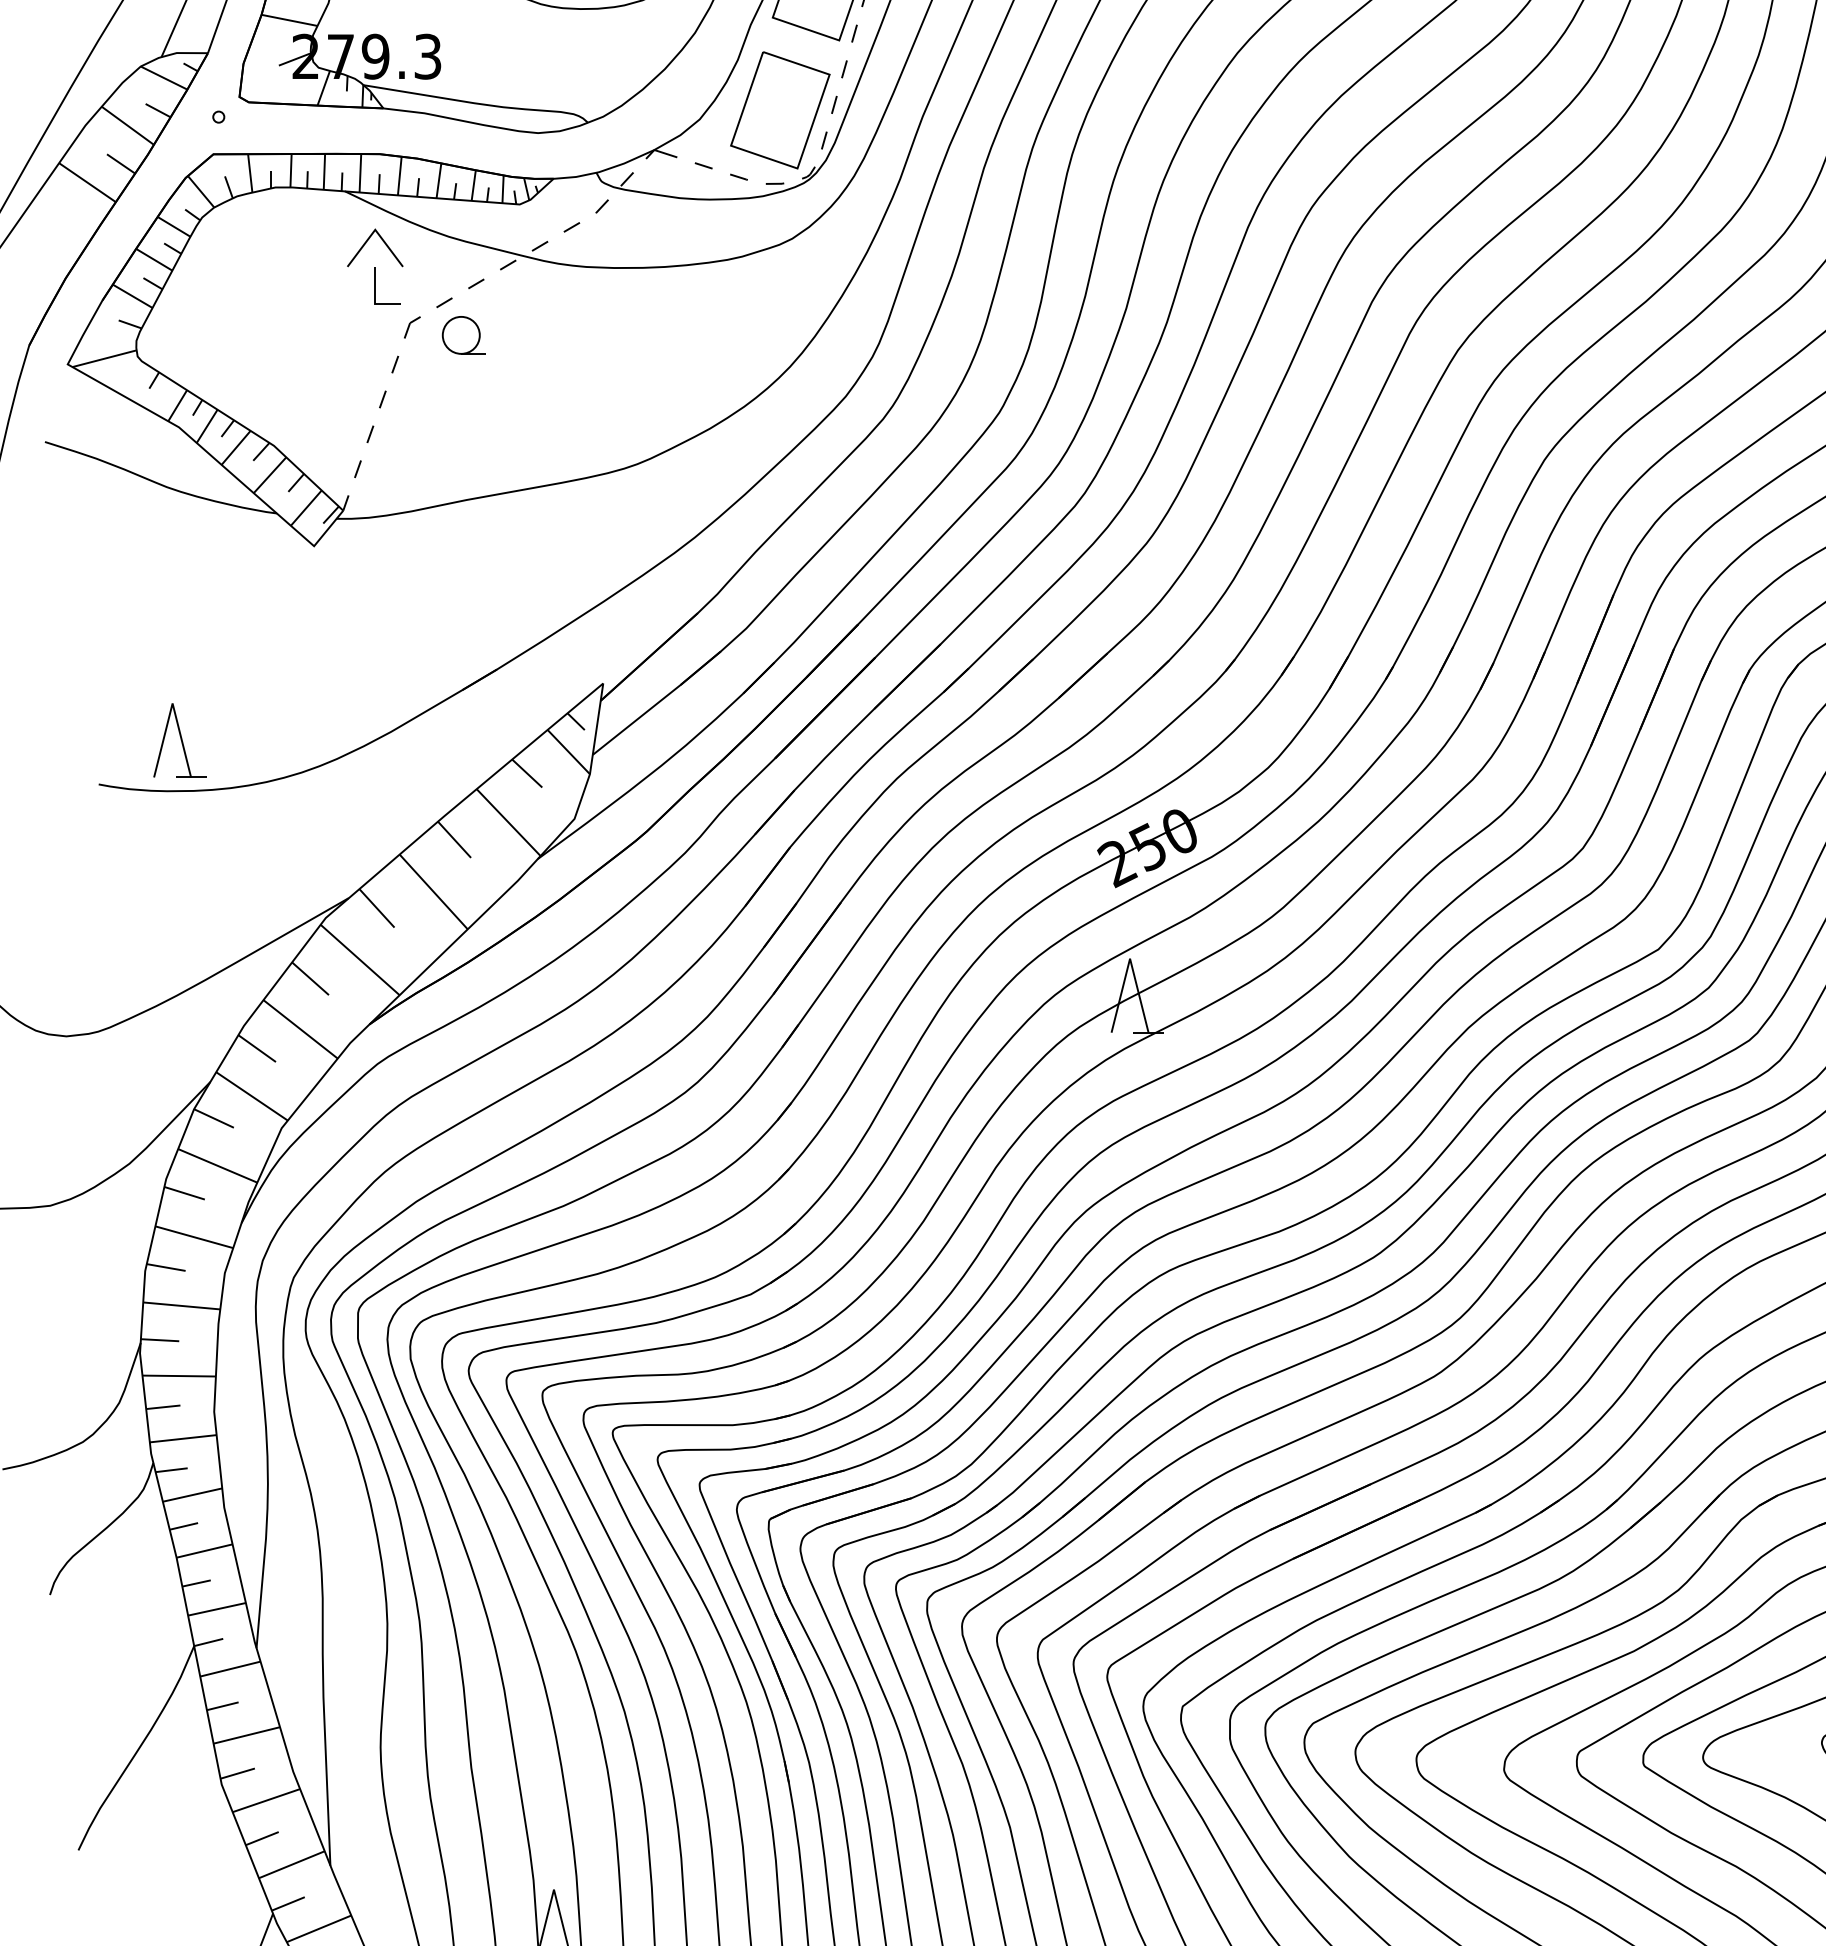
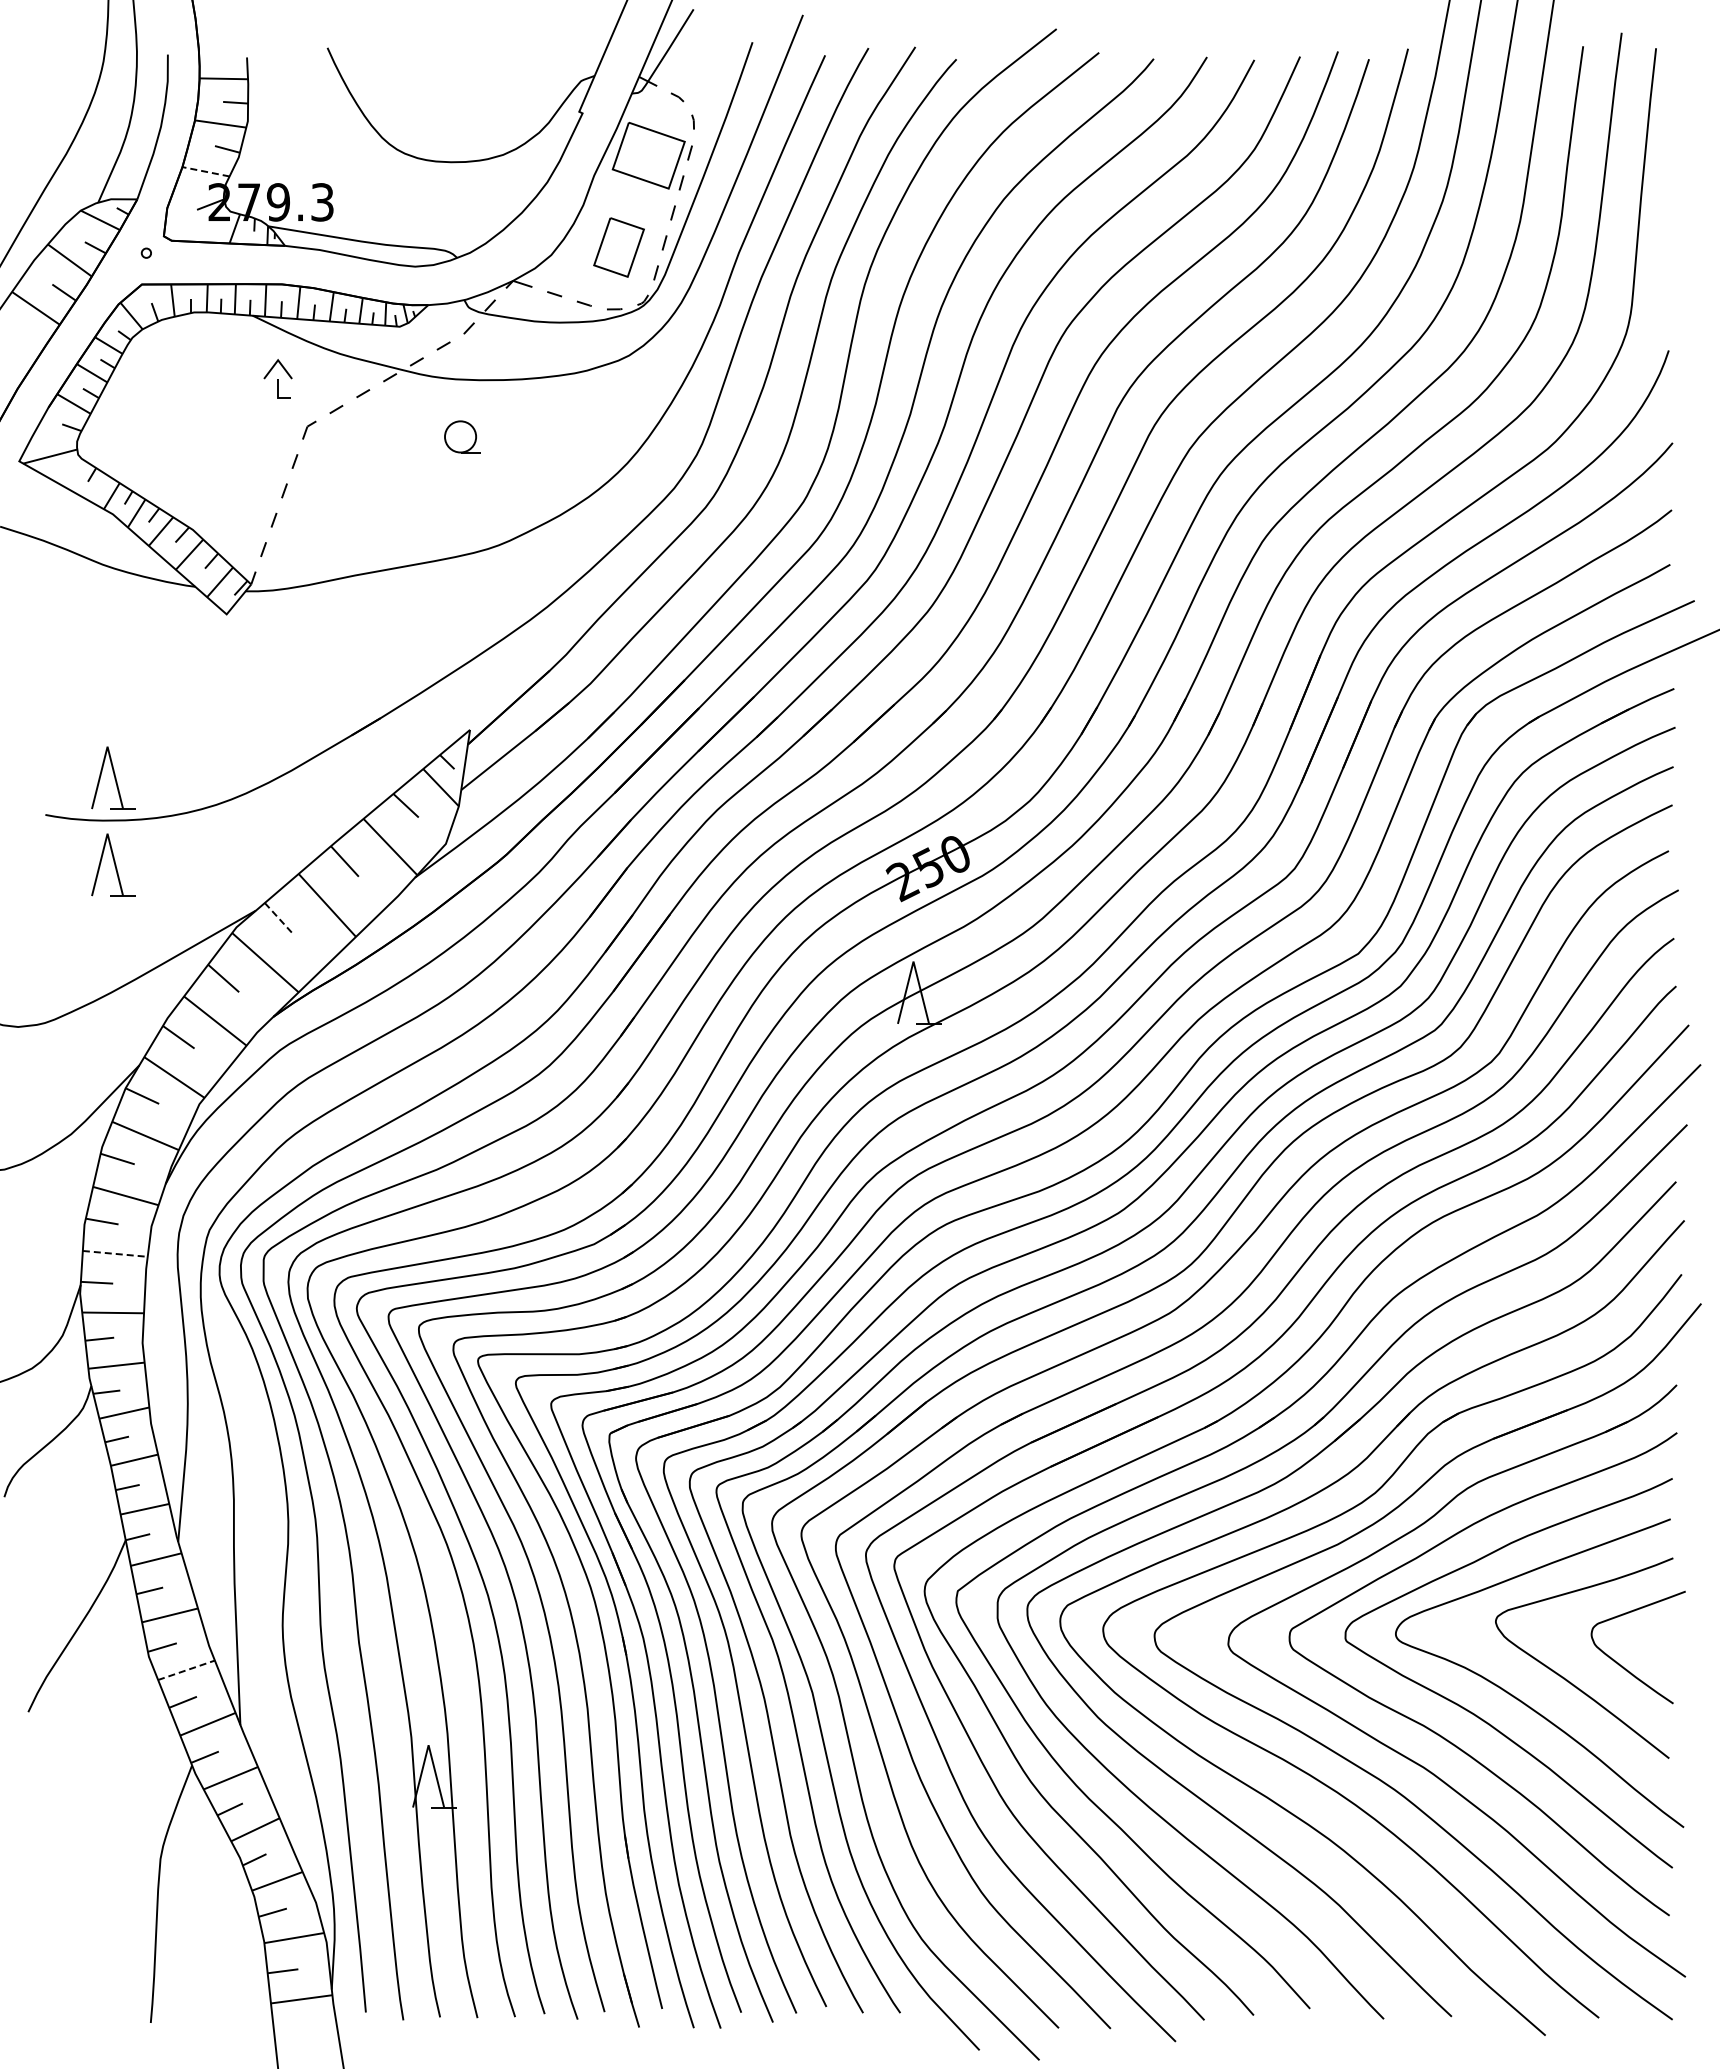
line: (288, 20) -> (205, 171), solid -> dashed
part: (779, 110) -> (618, 247), size x0.6
part: (374, 265) -> (277, 378), size x0.6
part: (463, 334) -> (462, 436), moved
part: (179, 843) -> (113, 864), added
line: (376, 908) -> (279, 919), solid -> dashed
line: (182, 1305) -> (115, 1253), solid -> dashed
line: (266, 1800) -> (186, 1670), solid -> dashed

